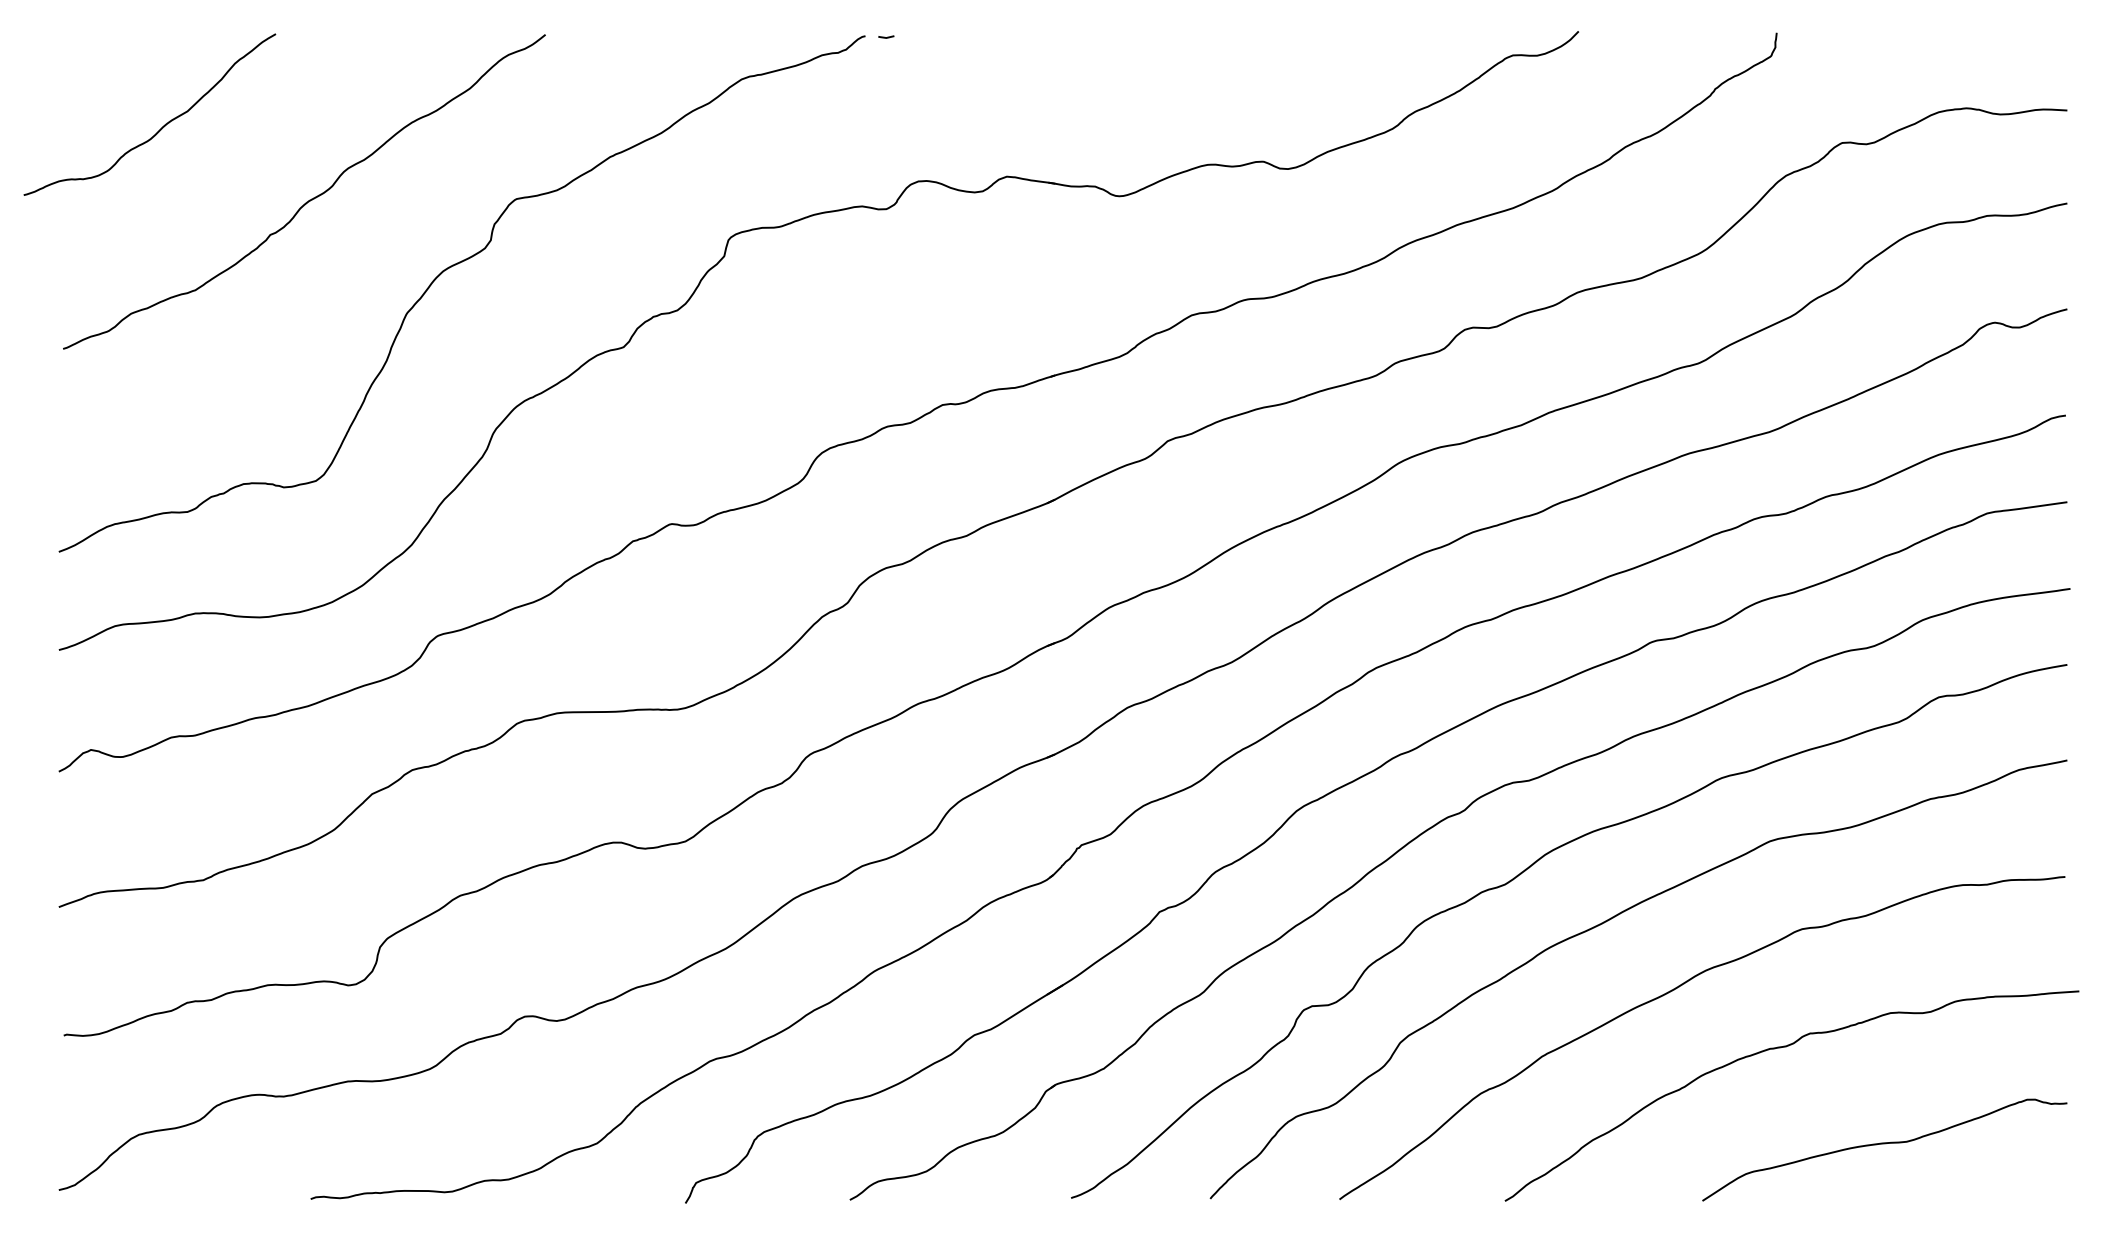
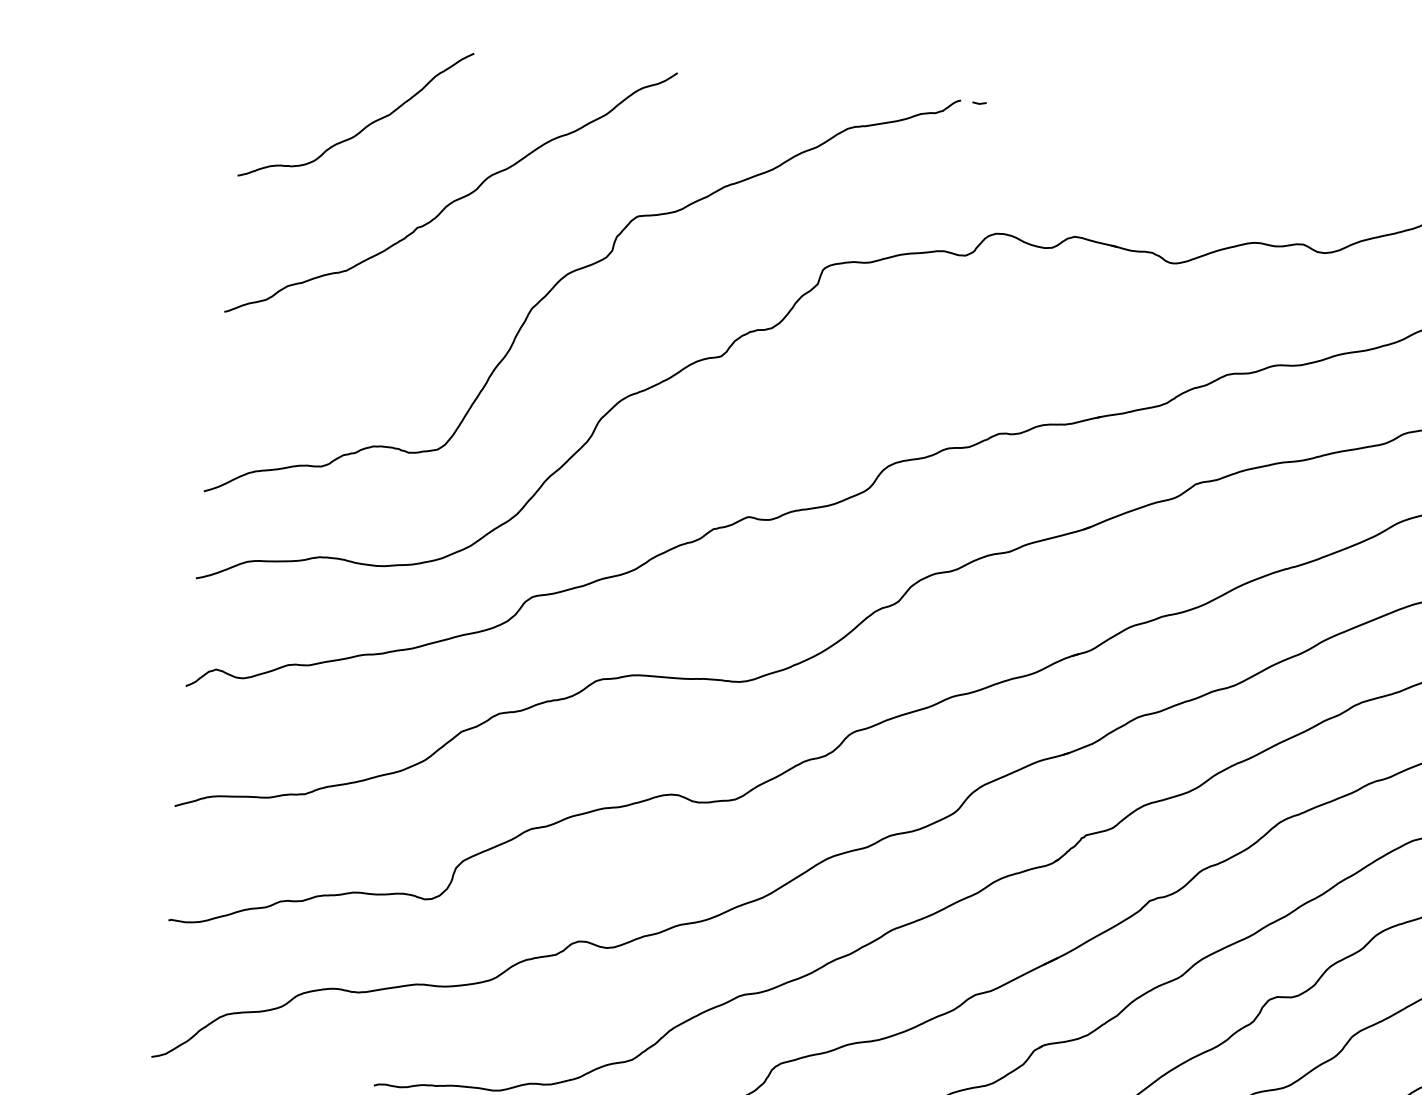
curve: (162, 126) -> (366, 126), moved

